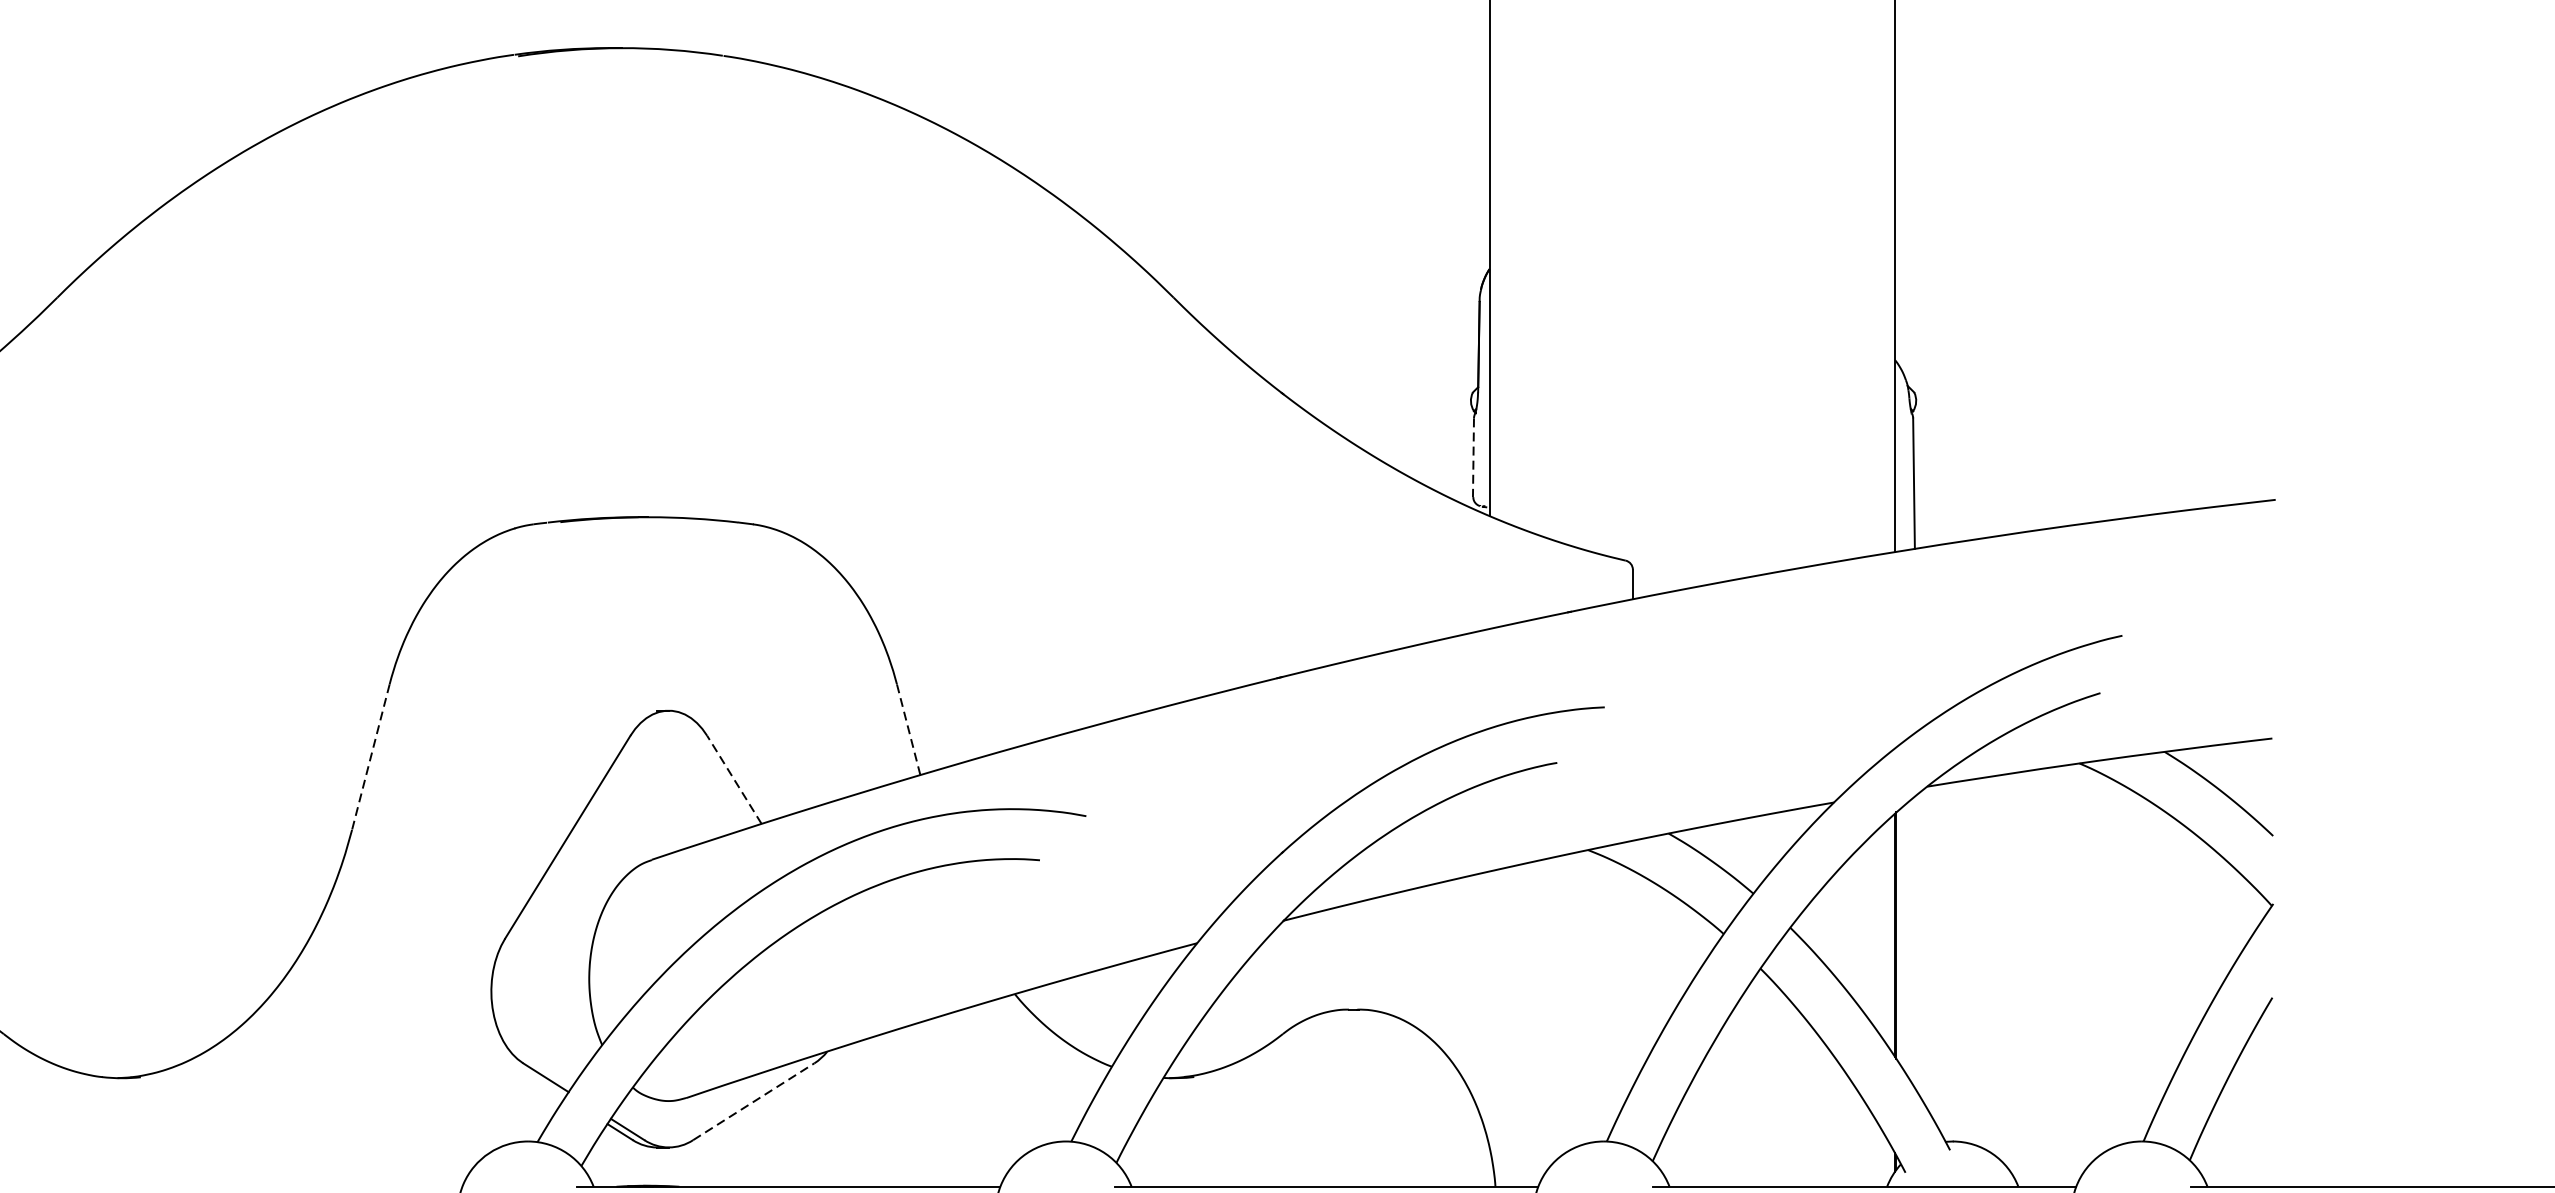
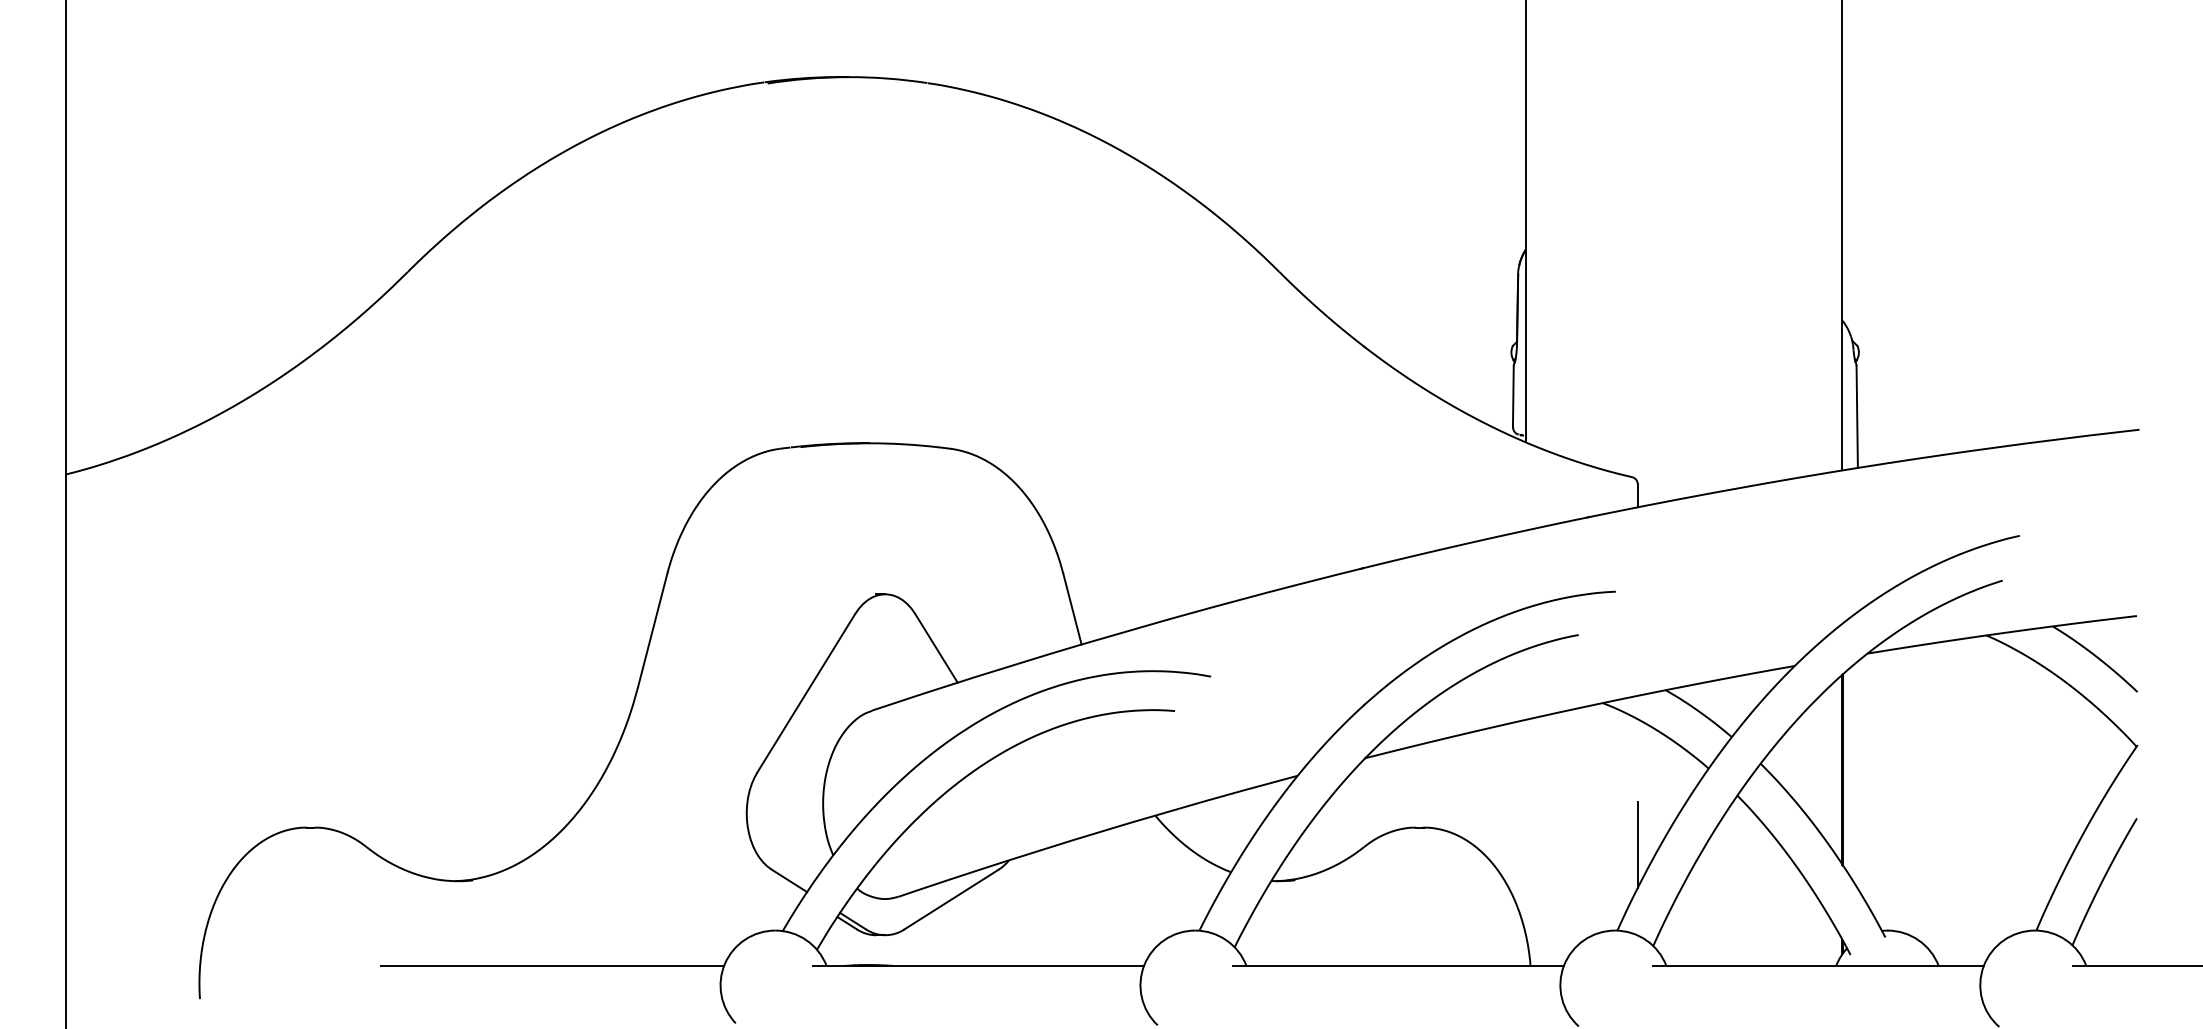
line: (1473, 457) -> (1513, 396), dashed -> solid
line: (908, 730) -> (1072, 609), dashed -> solid
line: (370, 757) -> (652, 630), dashed -> solid
line: (734, 778) -> (936, 647), dashed -> solid
line: (1632, 1032) -> (1637, 845), added
line: (753, 1101) -> (951, 899), dashed -> solid
line: (242, 1186) -> (552, 965), added

